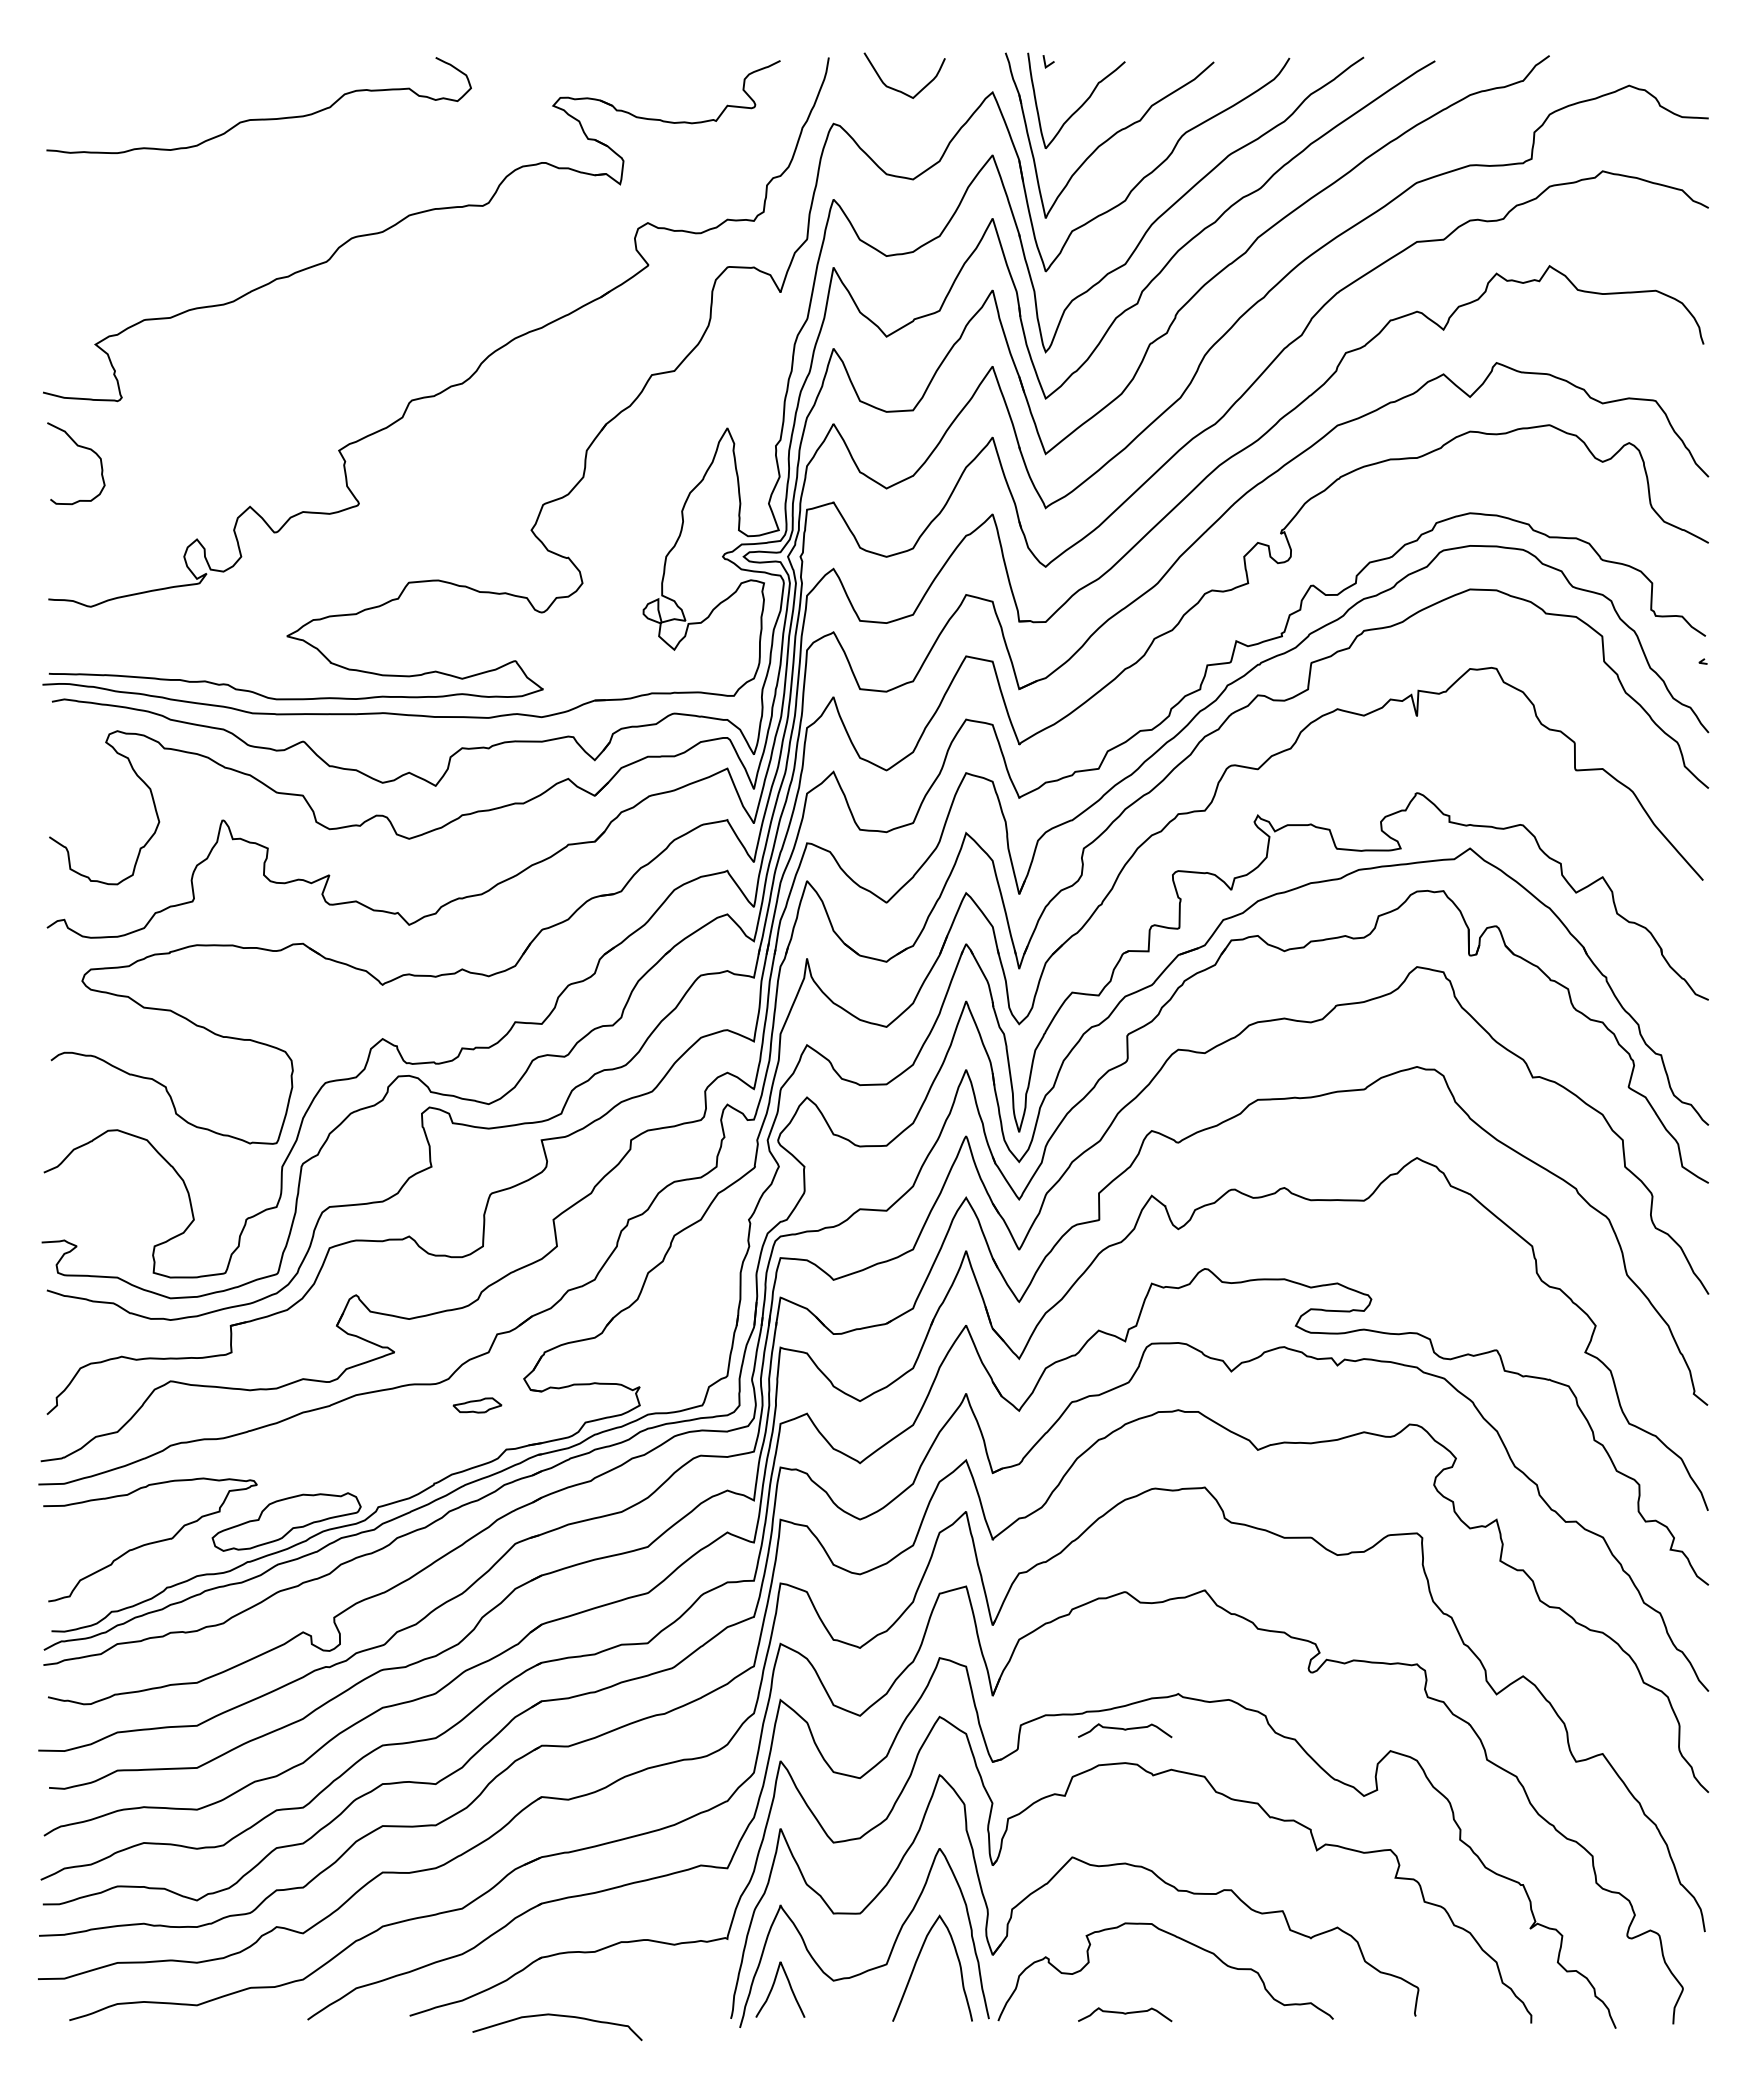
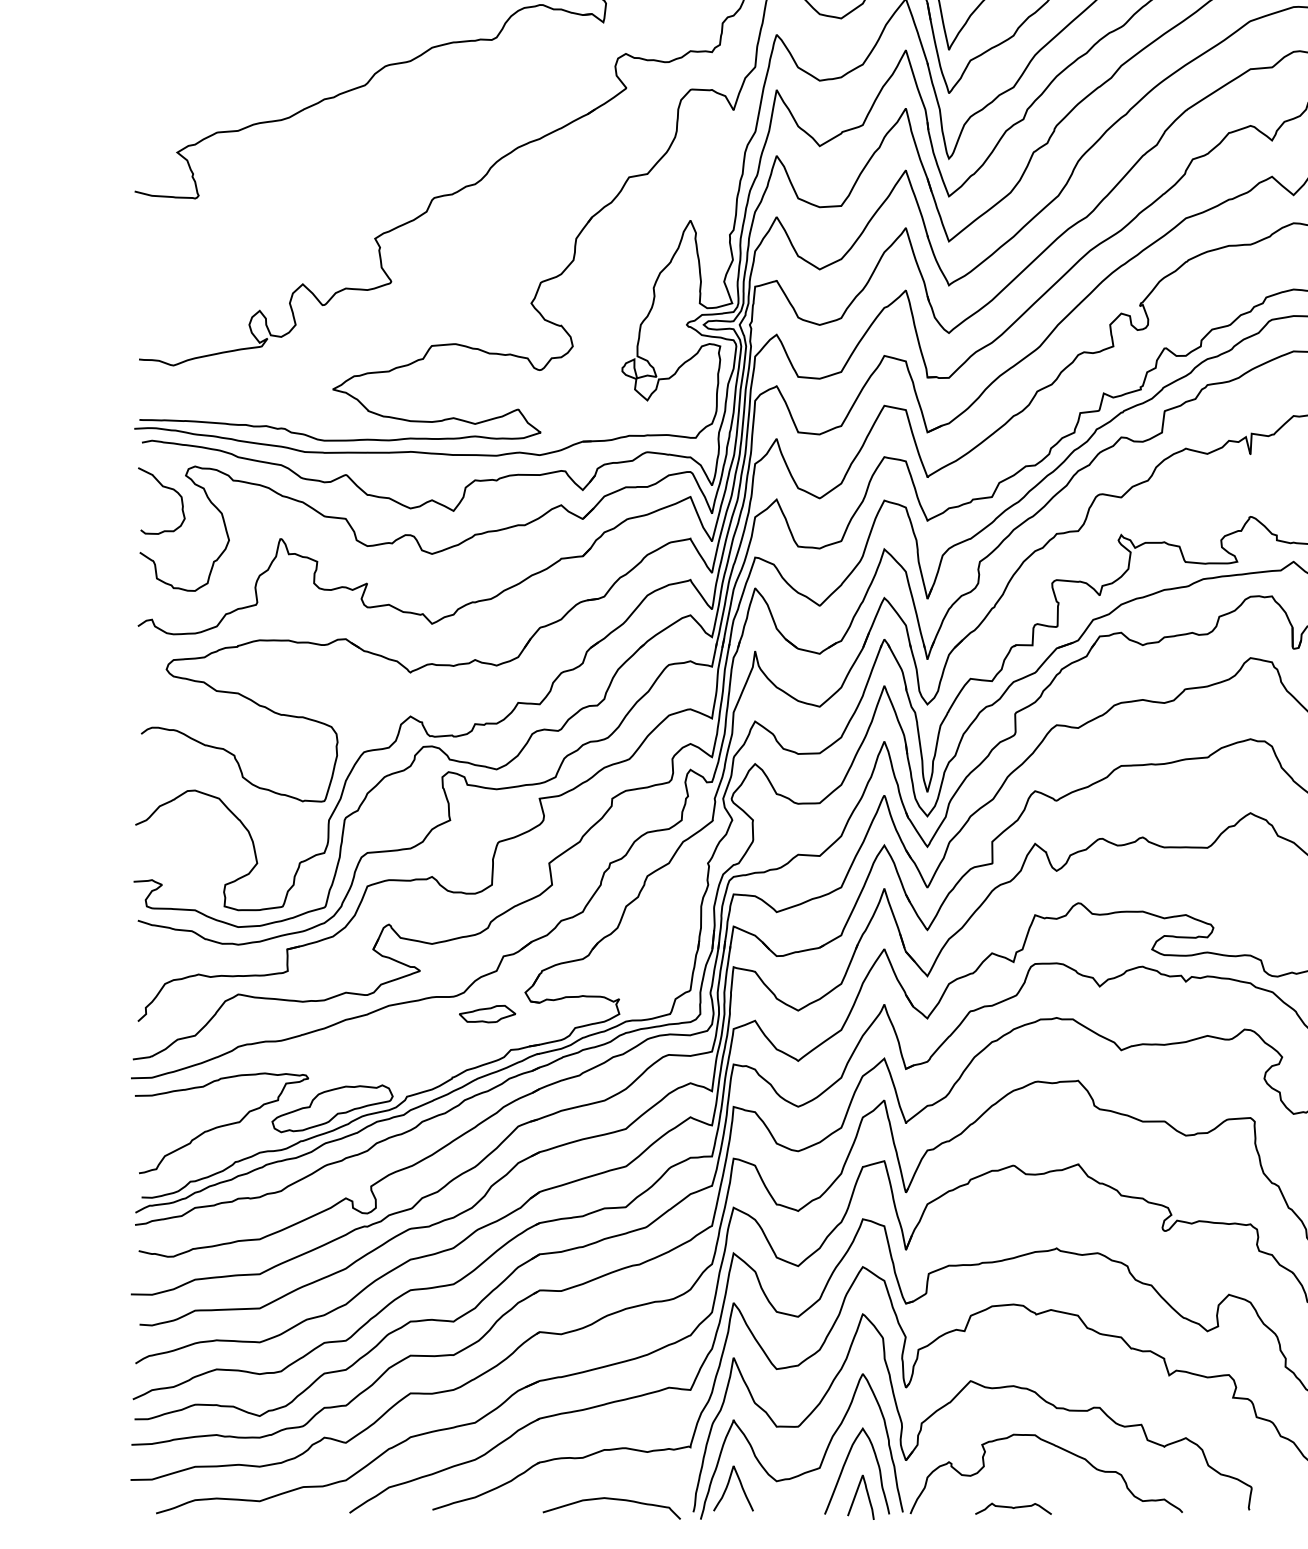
curve: (80, 447) -> (165, 487), moved
part: (477, 1405) -> (487, 1014), size x1.43
curve: (1125, 1730) -> (1013, 1278), removed
curve: (931, 1998) -> (856, 1495), added
curve: (557, 2016) -> (611, 1499), moved

